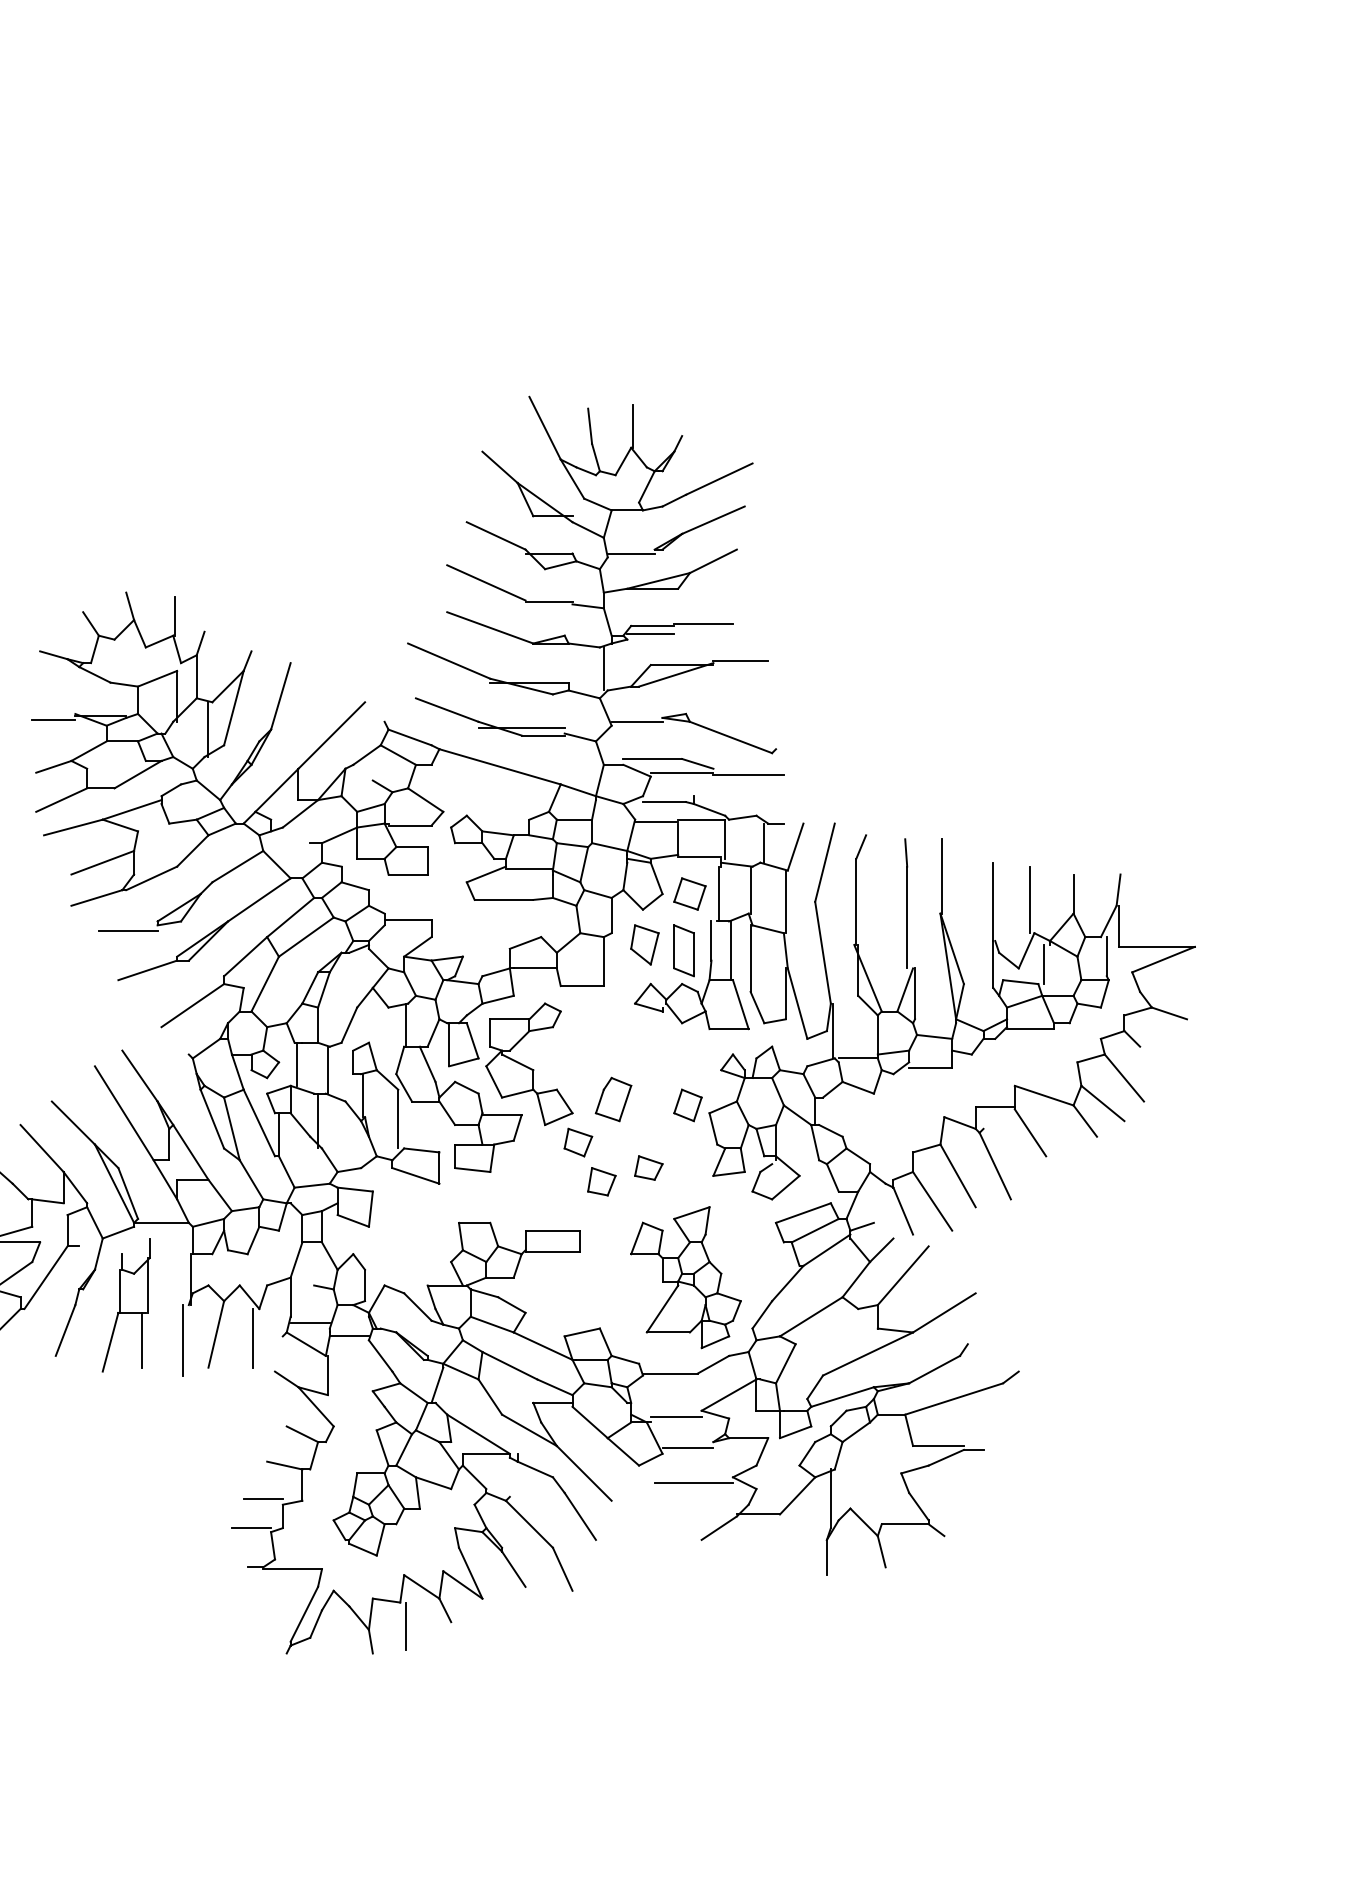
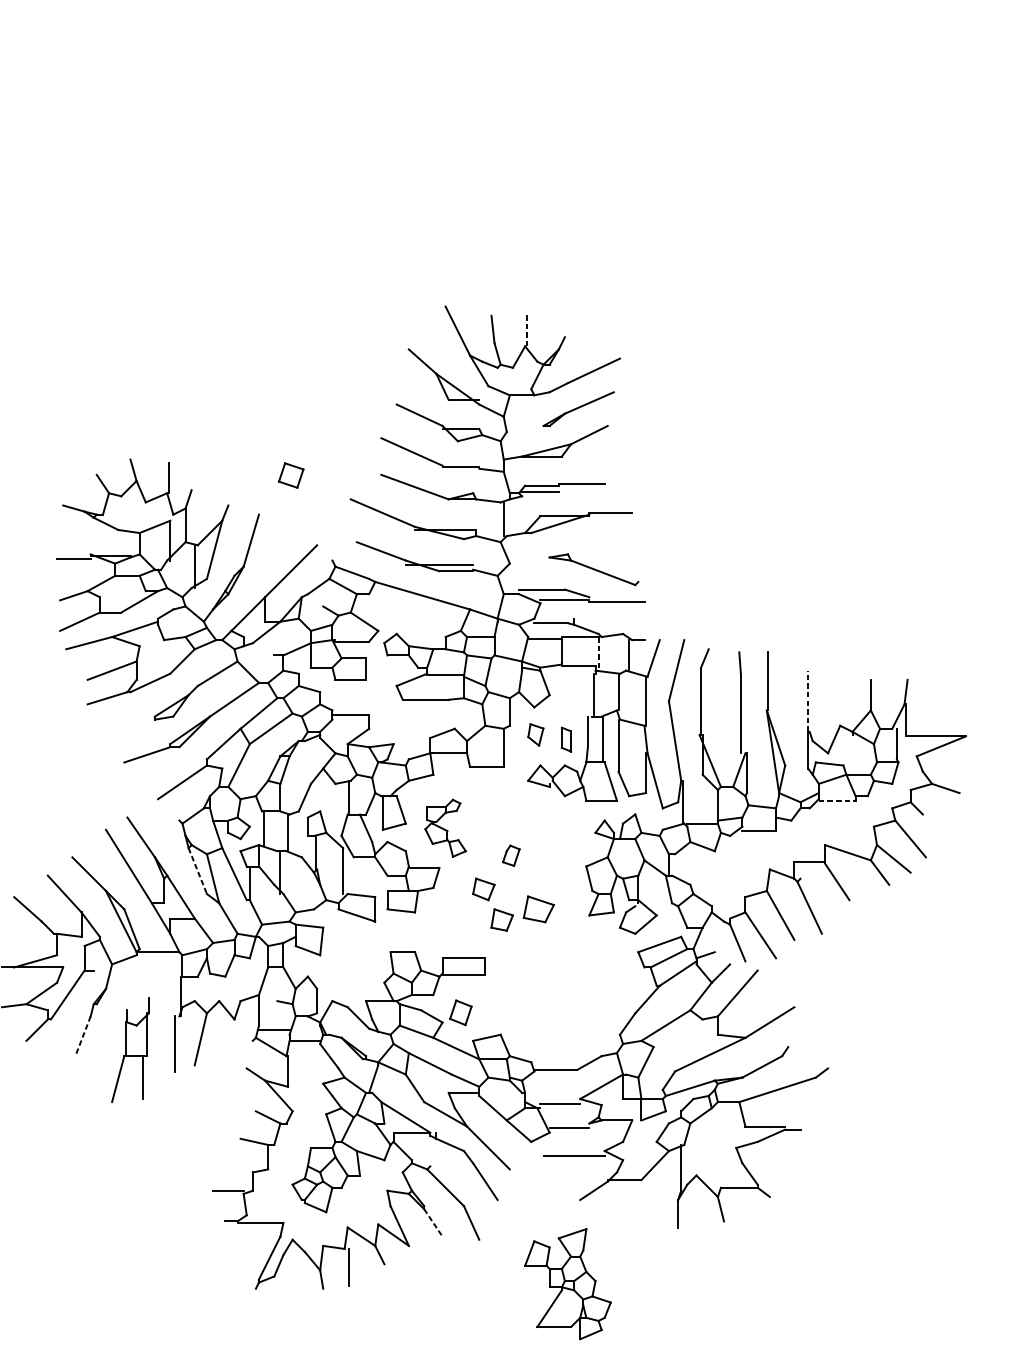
line: (633, 426) -> (526, 329), solid -> dashed
line: (630, 553) -> (524, 428), removed
line: (636, 721) -> (529, 560), removed
line: (725, 839) -> (598, 652), solid -> dashed
part: (689, 893) -> (290, 475), moved
line: (1030, 899) -> (837, 699), removed
line: (993, 901) -> (808, 700), solid -> dashed
line: (127, 931) -> (131, 724), removed
part: (644, 944) -> (535, 734), size x0.7
part: (683, 950) -> (566, 739), size x0.6
line: (1044, 964) -> (848, 750), removed
line: (1031, 1029) -> (838, 801), solid -> dashed
part: (529, 1064) -> (445, 828), size x0.6
part: (613, 1099) -> (511, 855), size x0.6
part: (687, 1105) -> (460, 1012), moved
line: (212, 1119) -> (197, 871), solid -> dashed
part: (648, 1167) -> (538, 908), size x1.4
part: (685, 1277) -> (567, 1284), moved
part: (125, 1305) -> (129, 1050), moved
line: (65, 1330) -> (82, 1036), solid -> dashed
line: (253, 1337) -> (229, 1041), removed
line: (262, 1498) -> (236, 1167), removed
line: (514, 1569) -> (433, 1223), solid -> dashed

